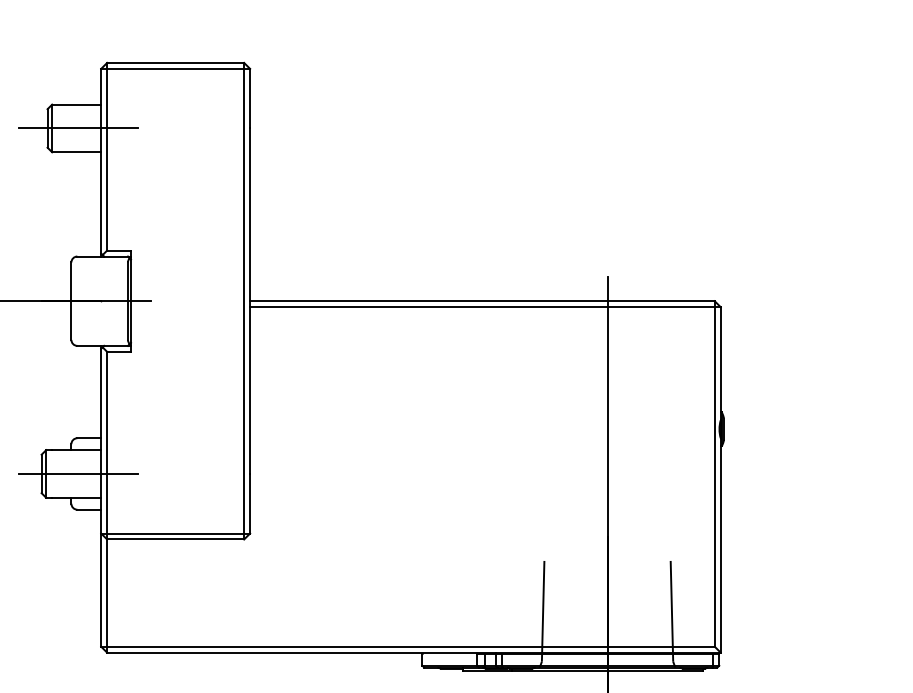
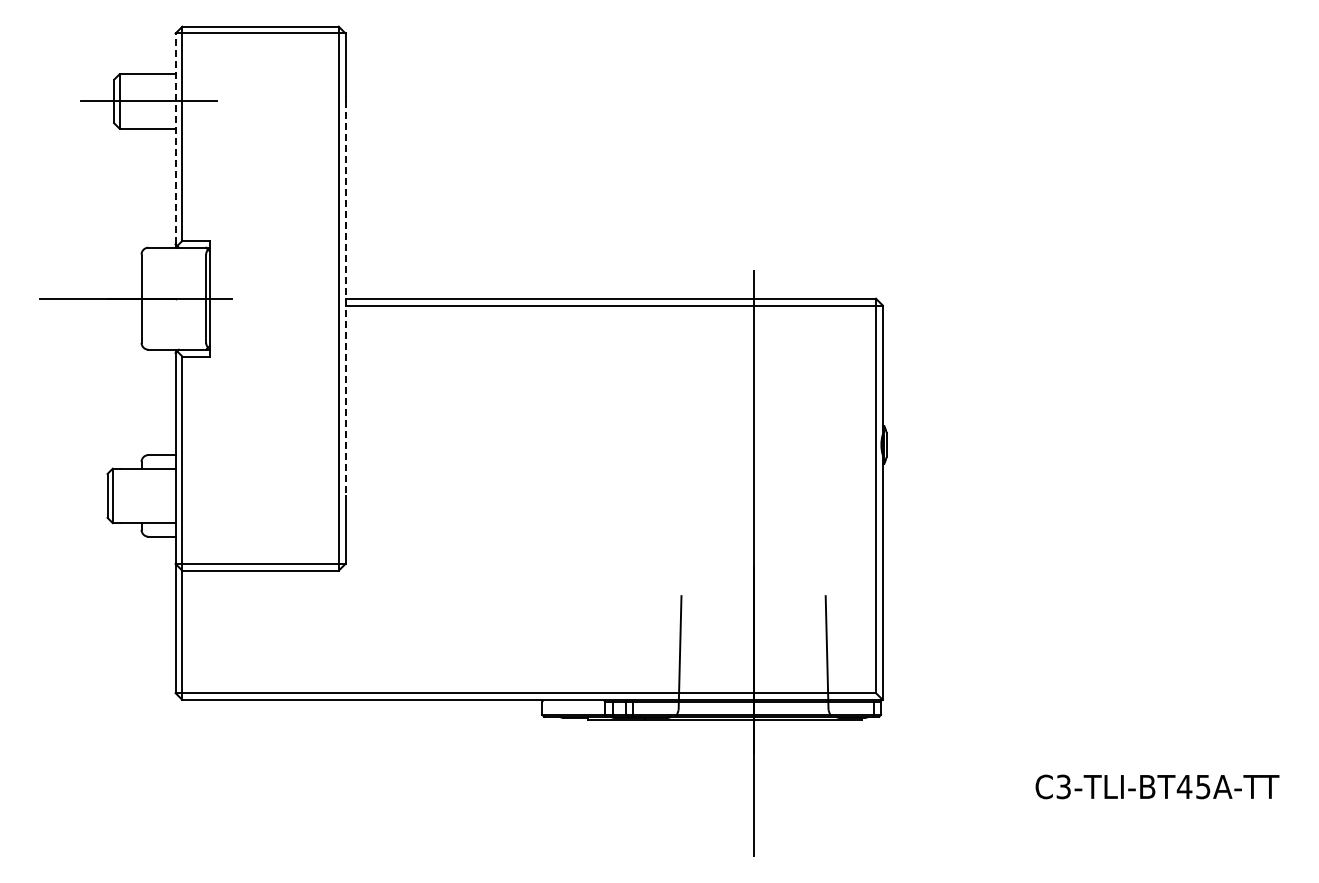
line: (101, 160) -> (175, 138), solid -> dashed
line: (250, 301) -> (345, 299), solid -> dashed
line: (78, 473) -> (149, 495), removed

